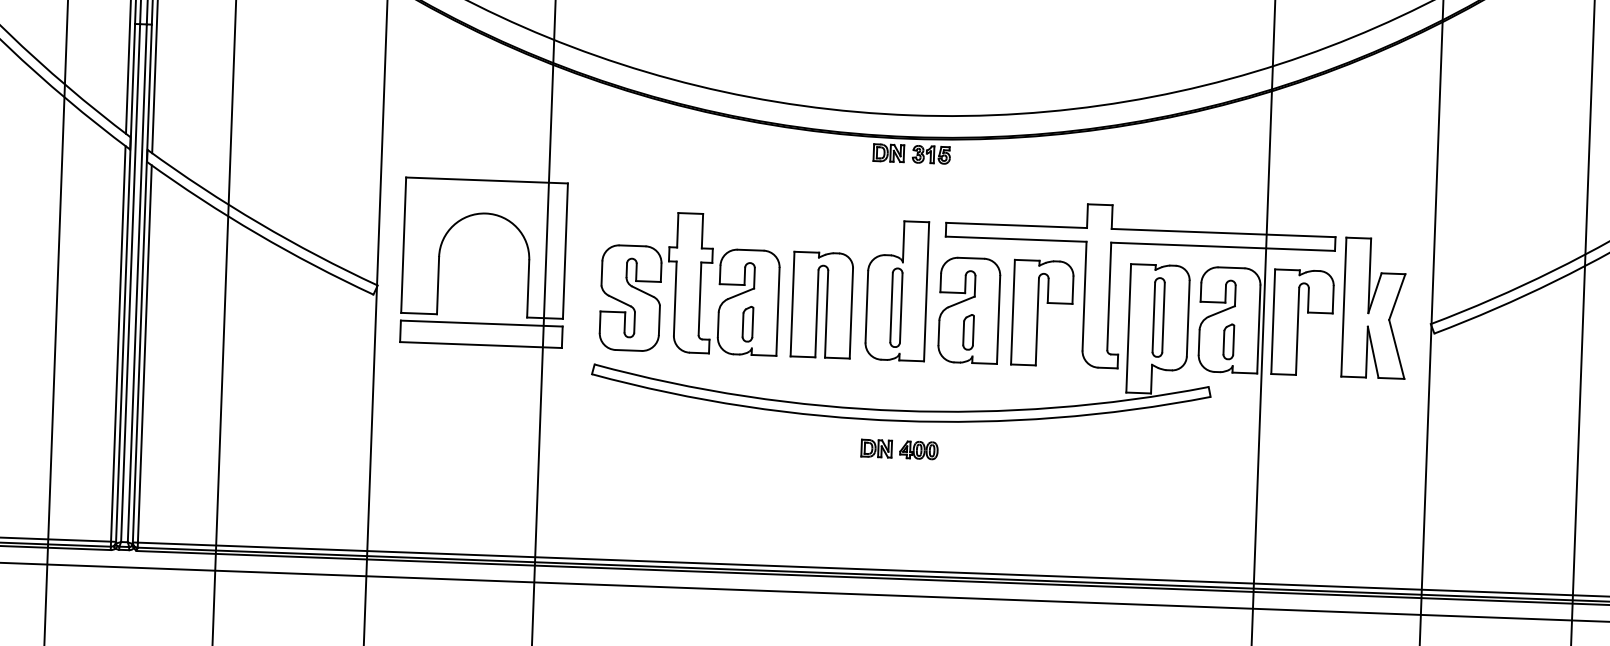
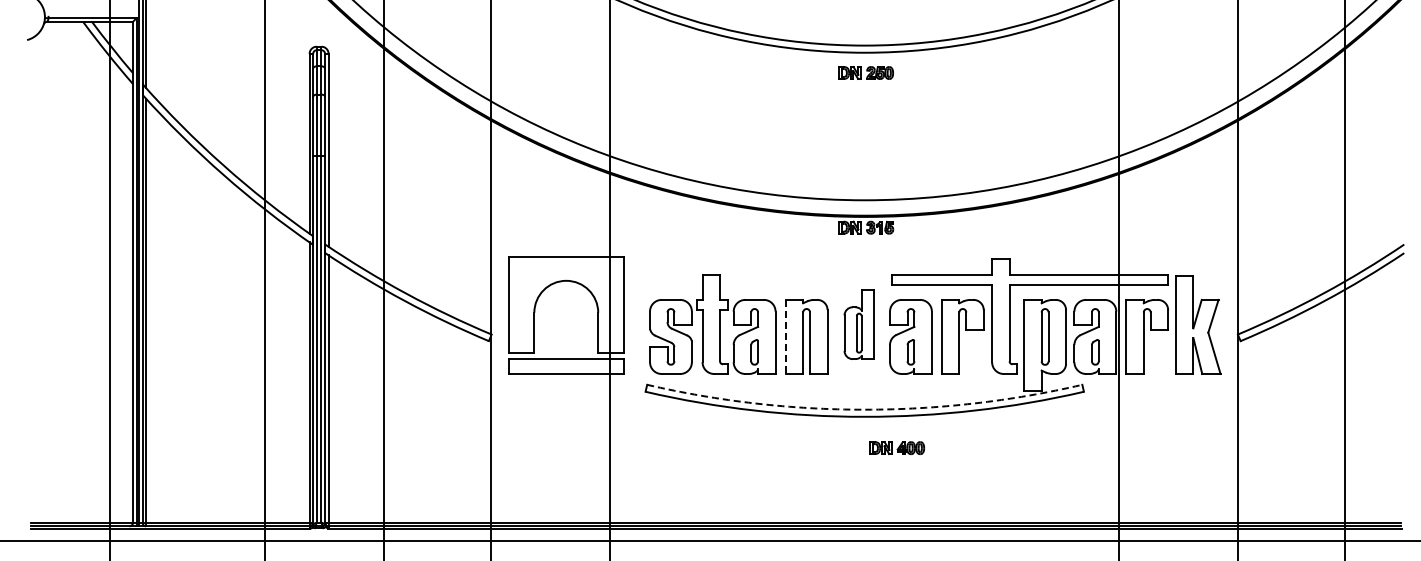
part: (895, 290) -> (858, 324), size x0.7
line: (792, 304) -> (785, 337), solid -> dashed
arc: (900, 410) -> (864, 409), solid -> dashed
part: (900, 448) -> (897, 447), moved

